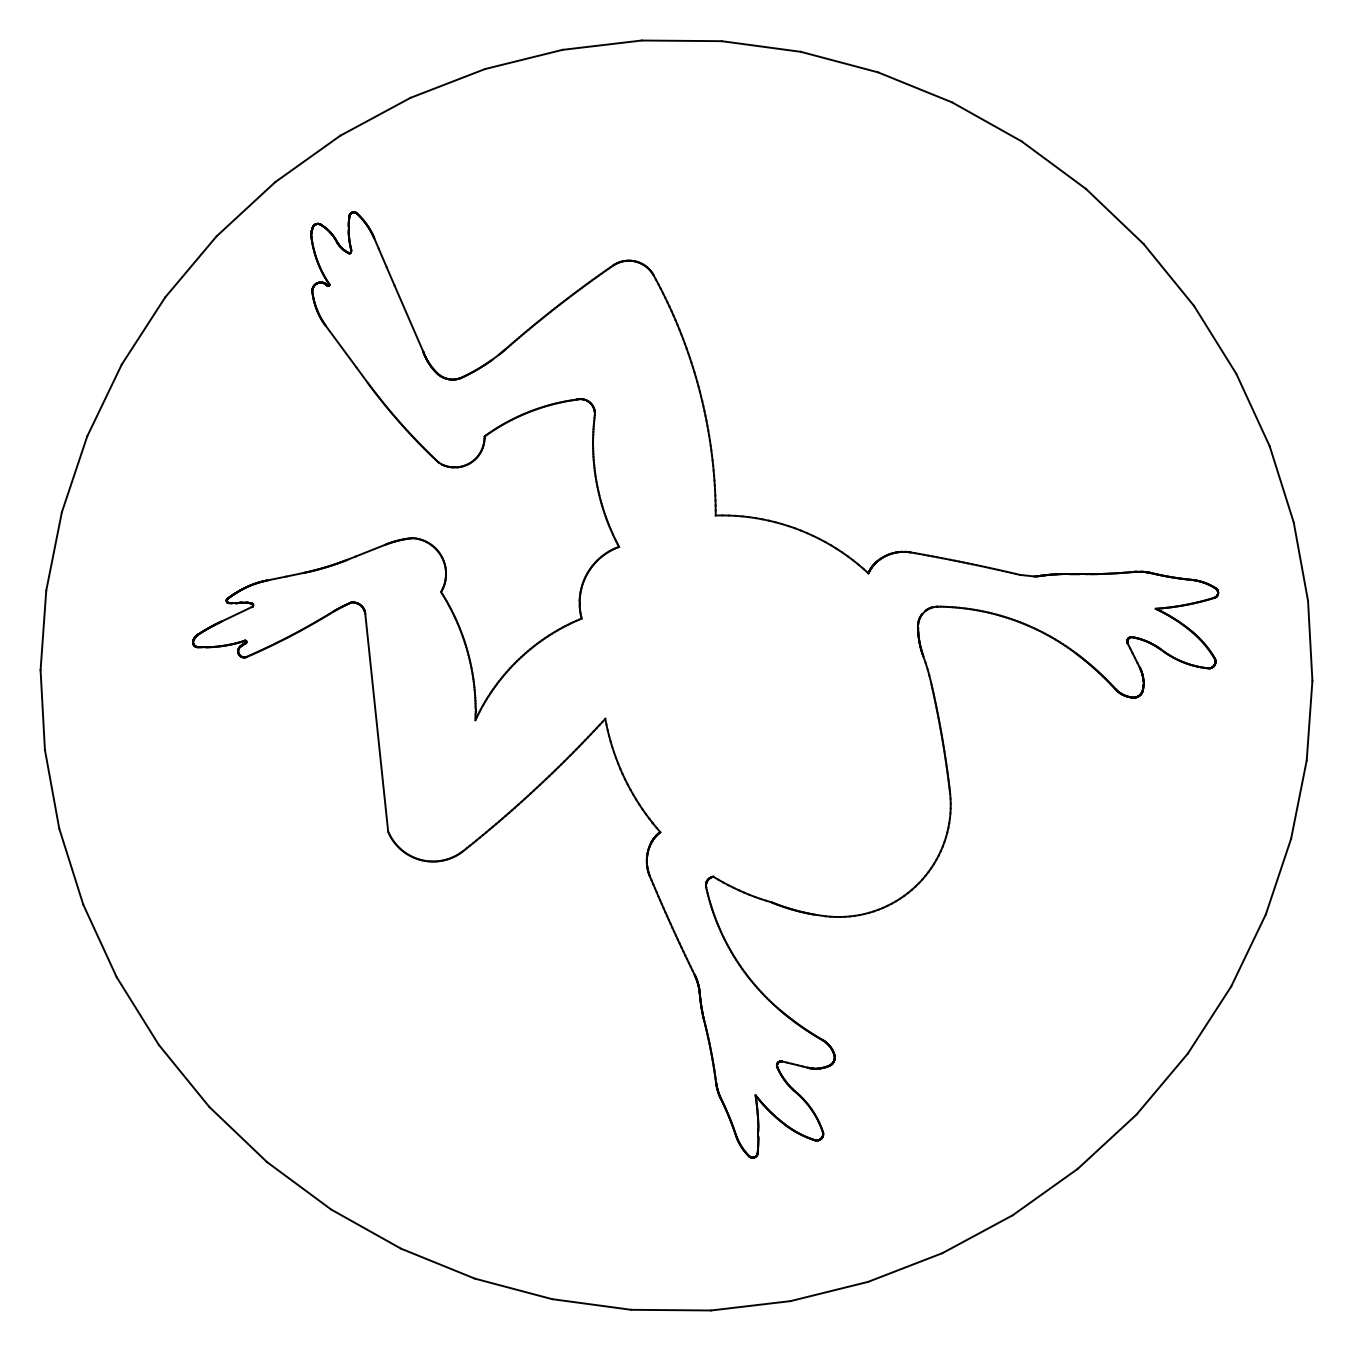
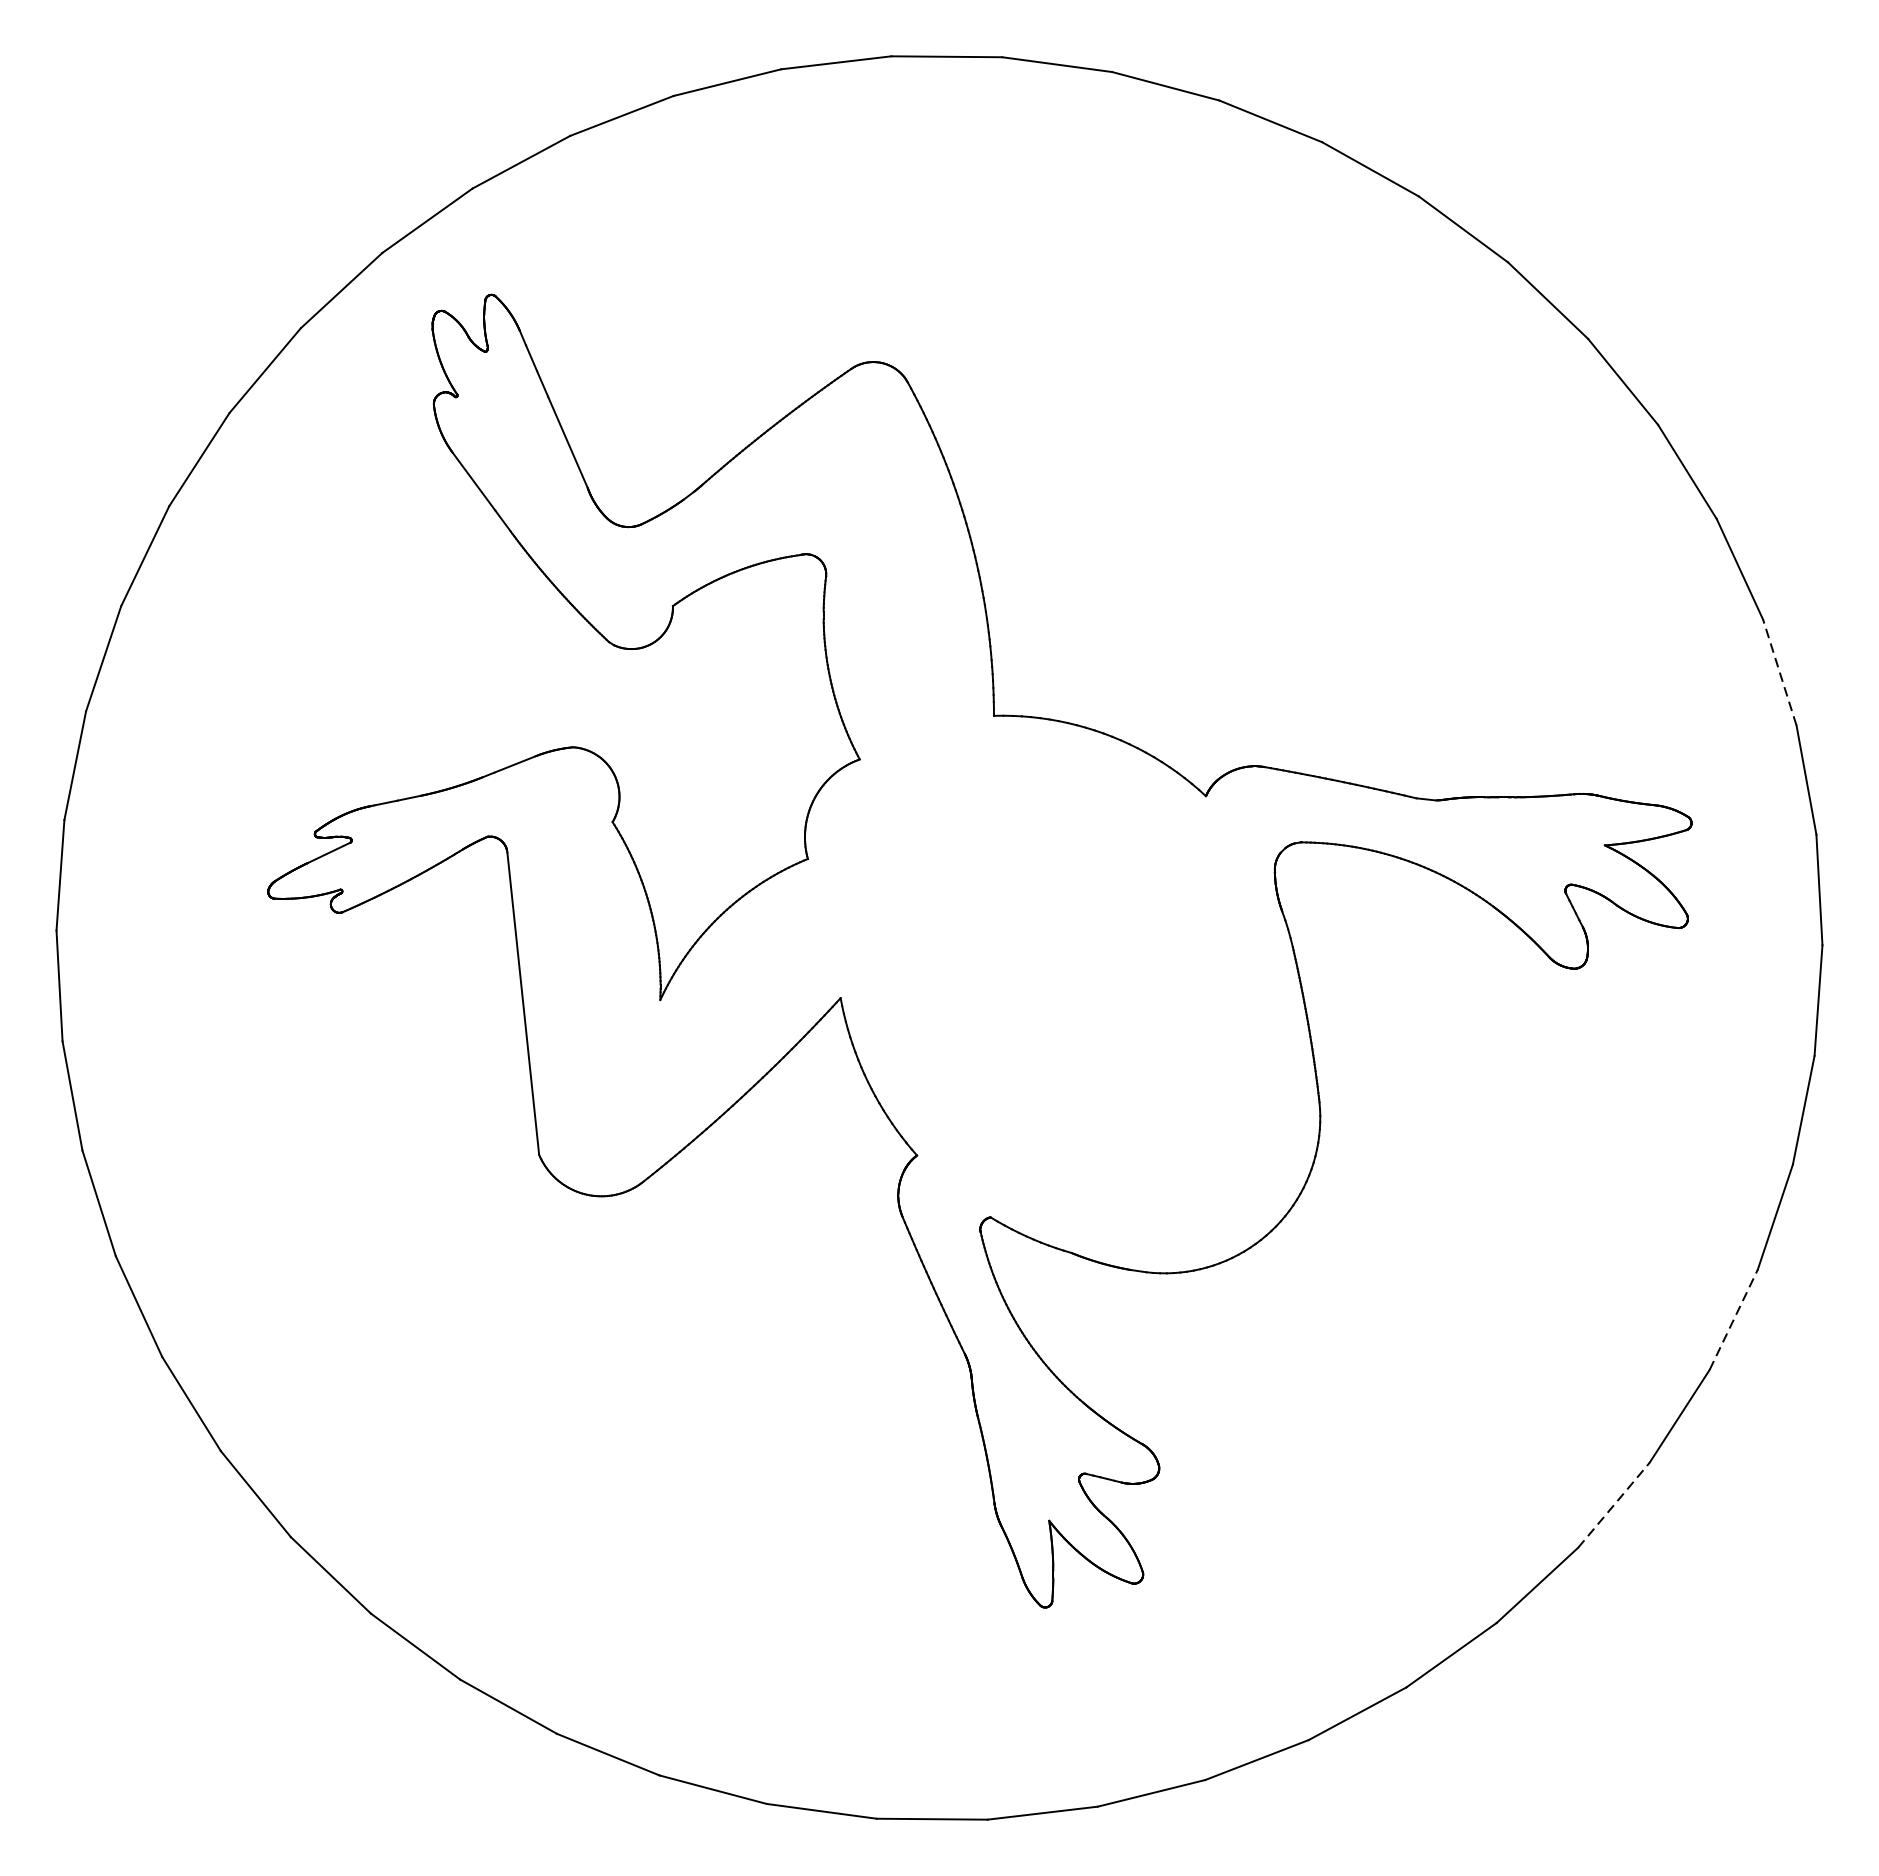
line: (1281, 484) -> (1779, 672), solid -> dashed
line: (1248, 950) -> (1733, 1319), solid -> dashed
line: (1162, 1084) -> (1614, 1505), solid -> dashed

